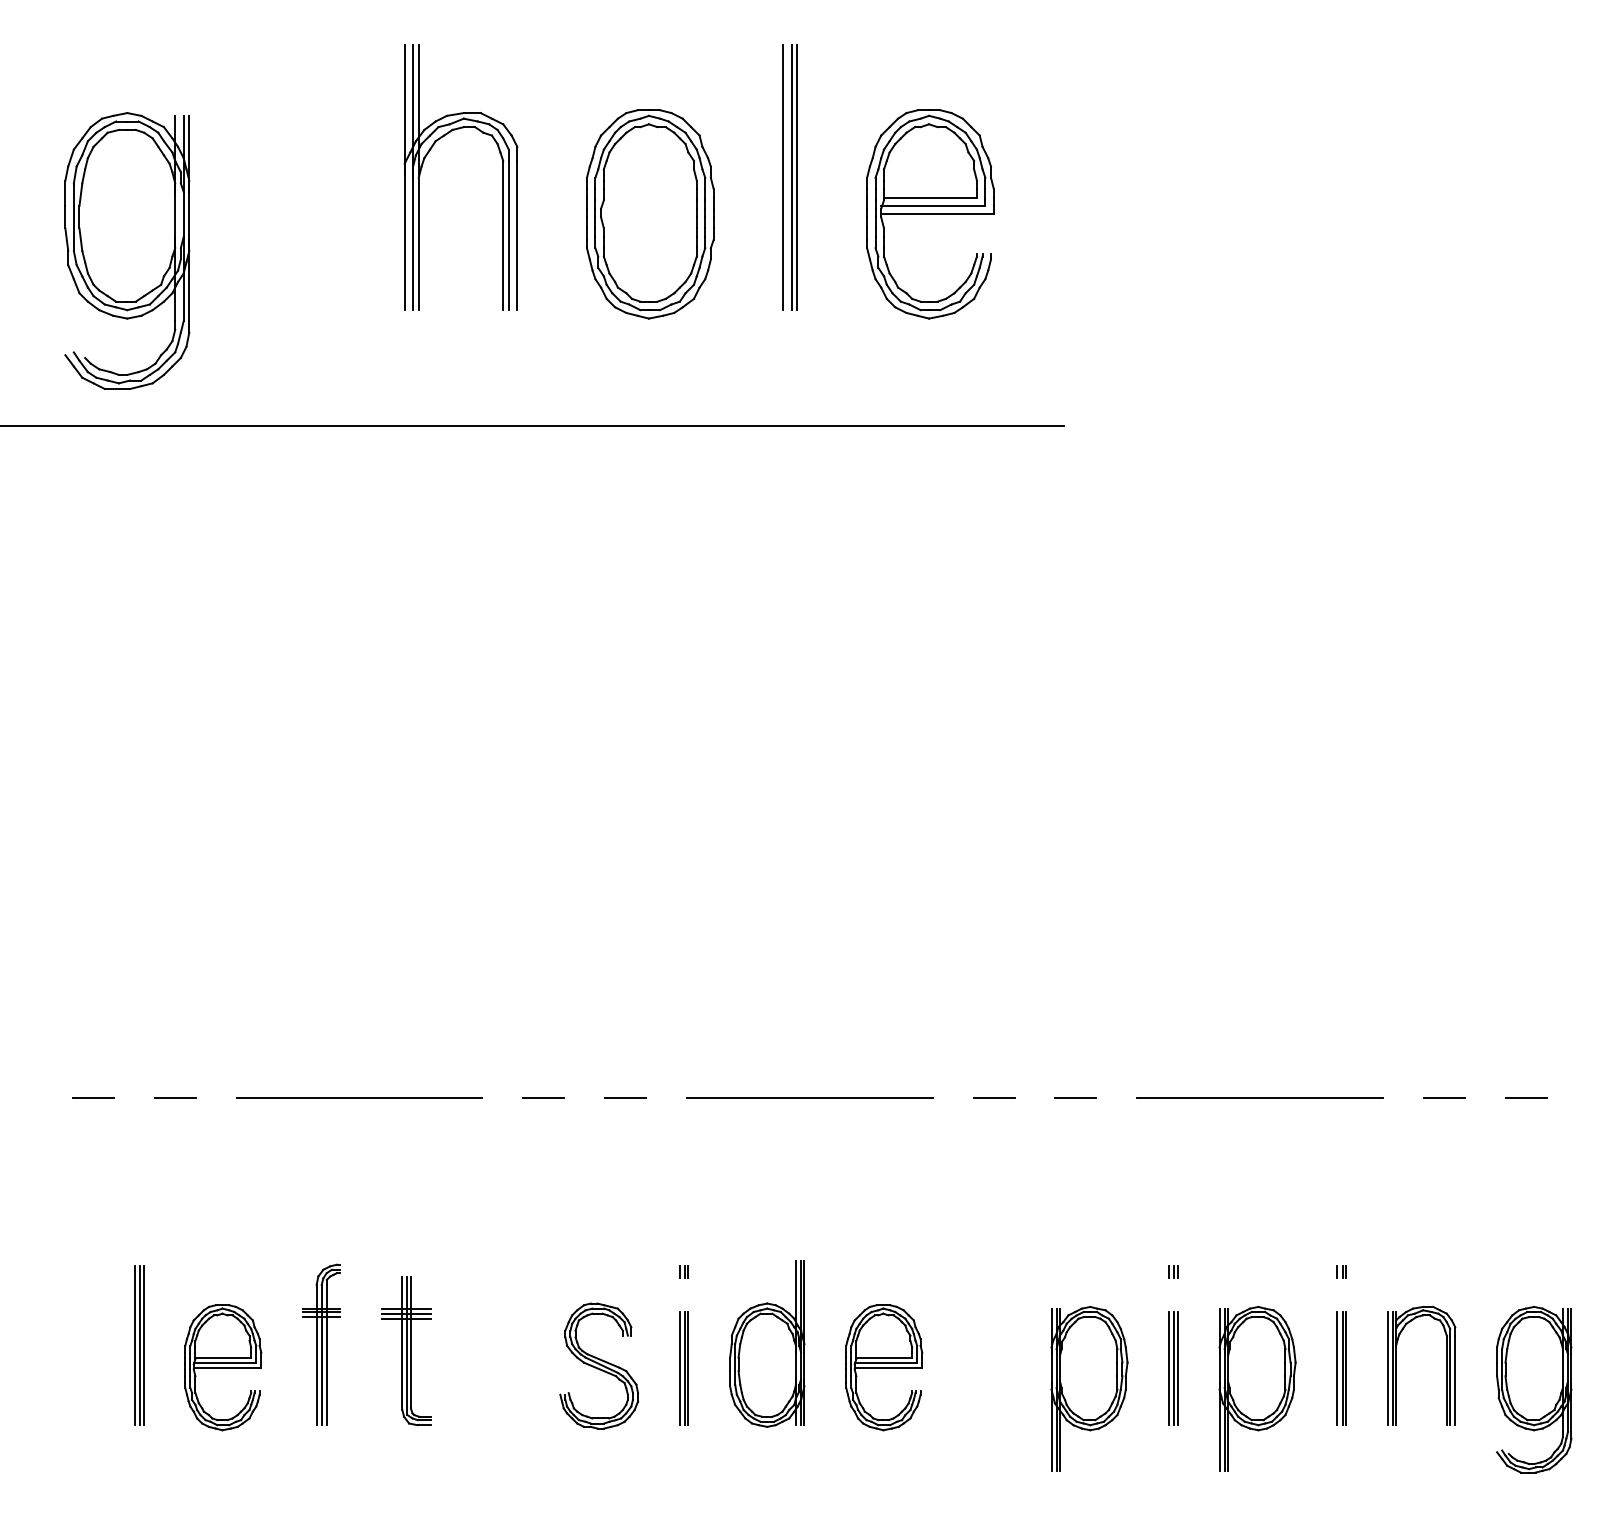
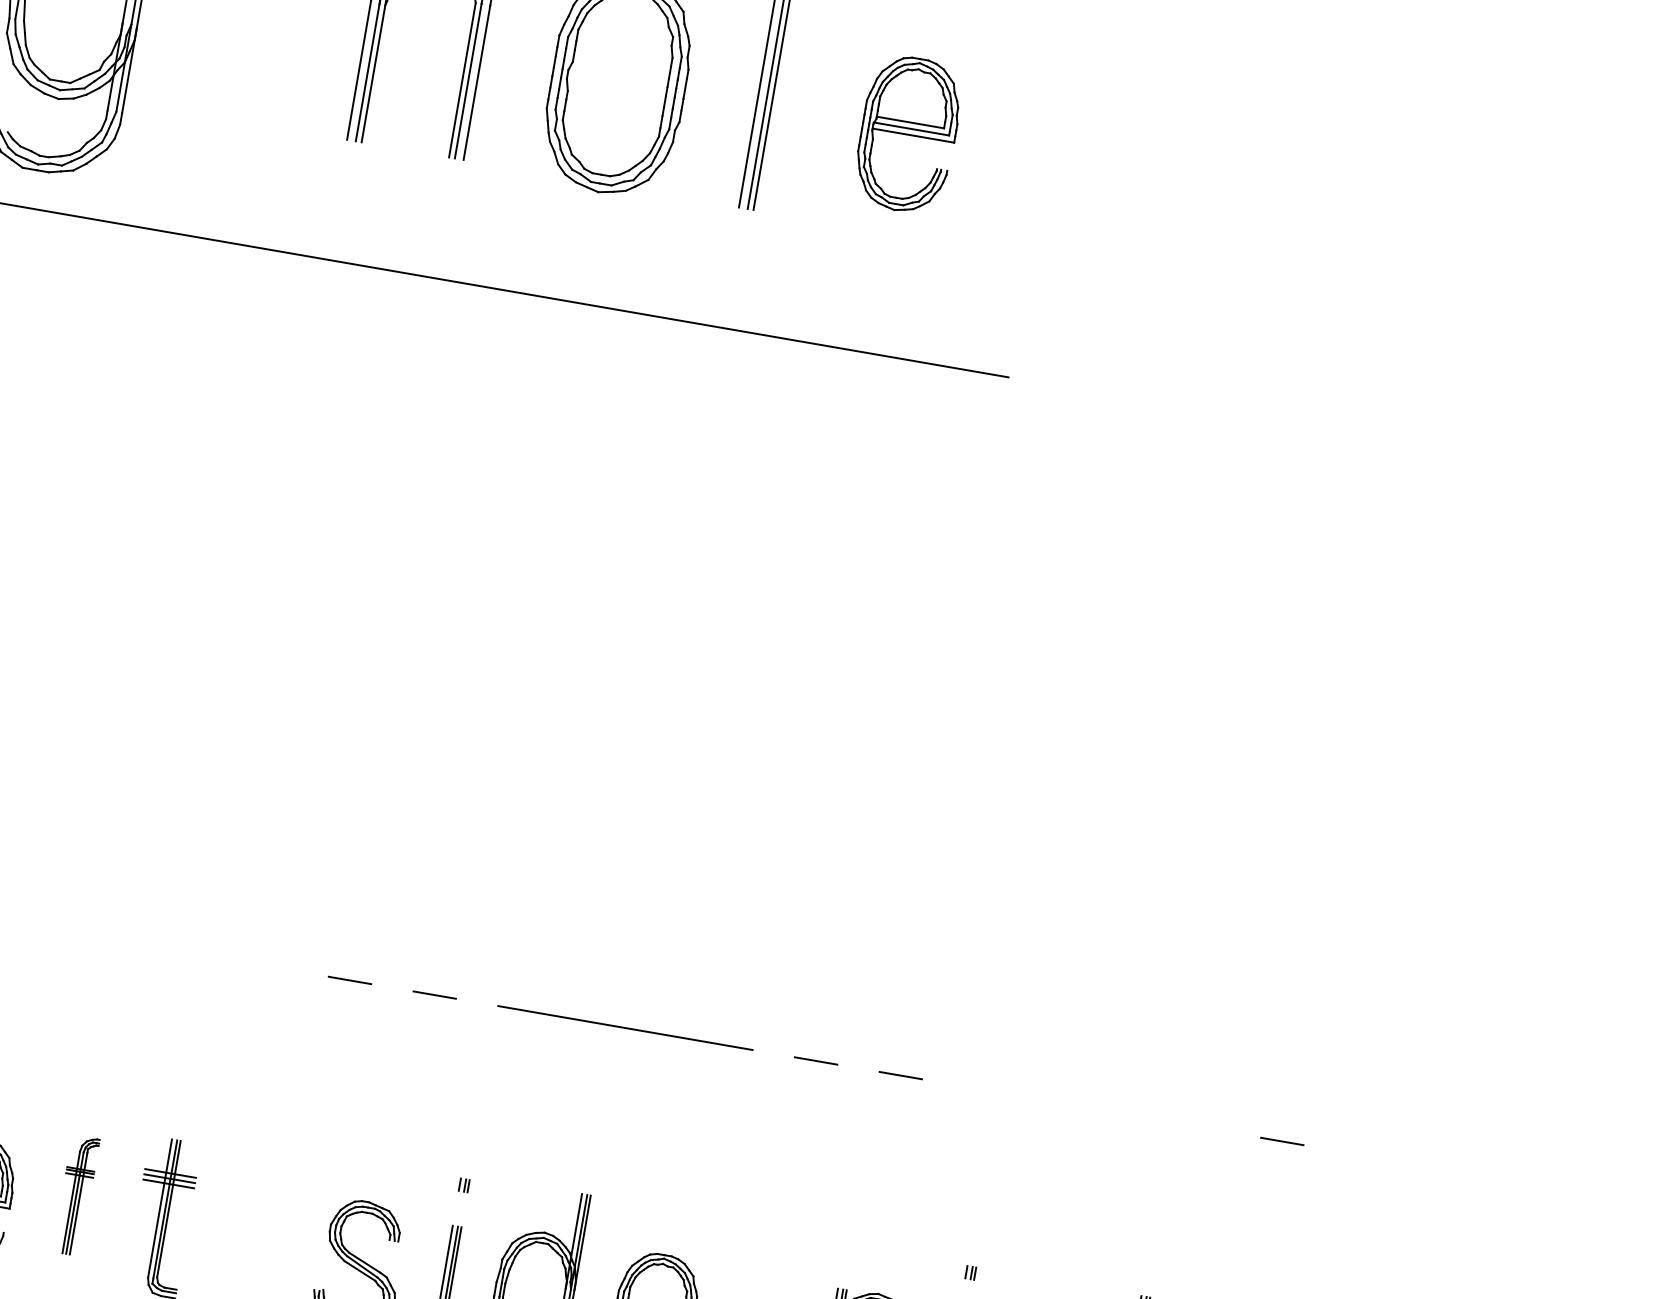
part: (930, 214) -> (908, 134), size x0.7
line: (359, 1098) -> (159, 947), removed
line: (1260, 1098) -> (1091, 1108), removed
line: (1525, 1098) -> (1366, 1156), removed
part: (321, 1344) -> (76, 1195), size x0.7

